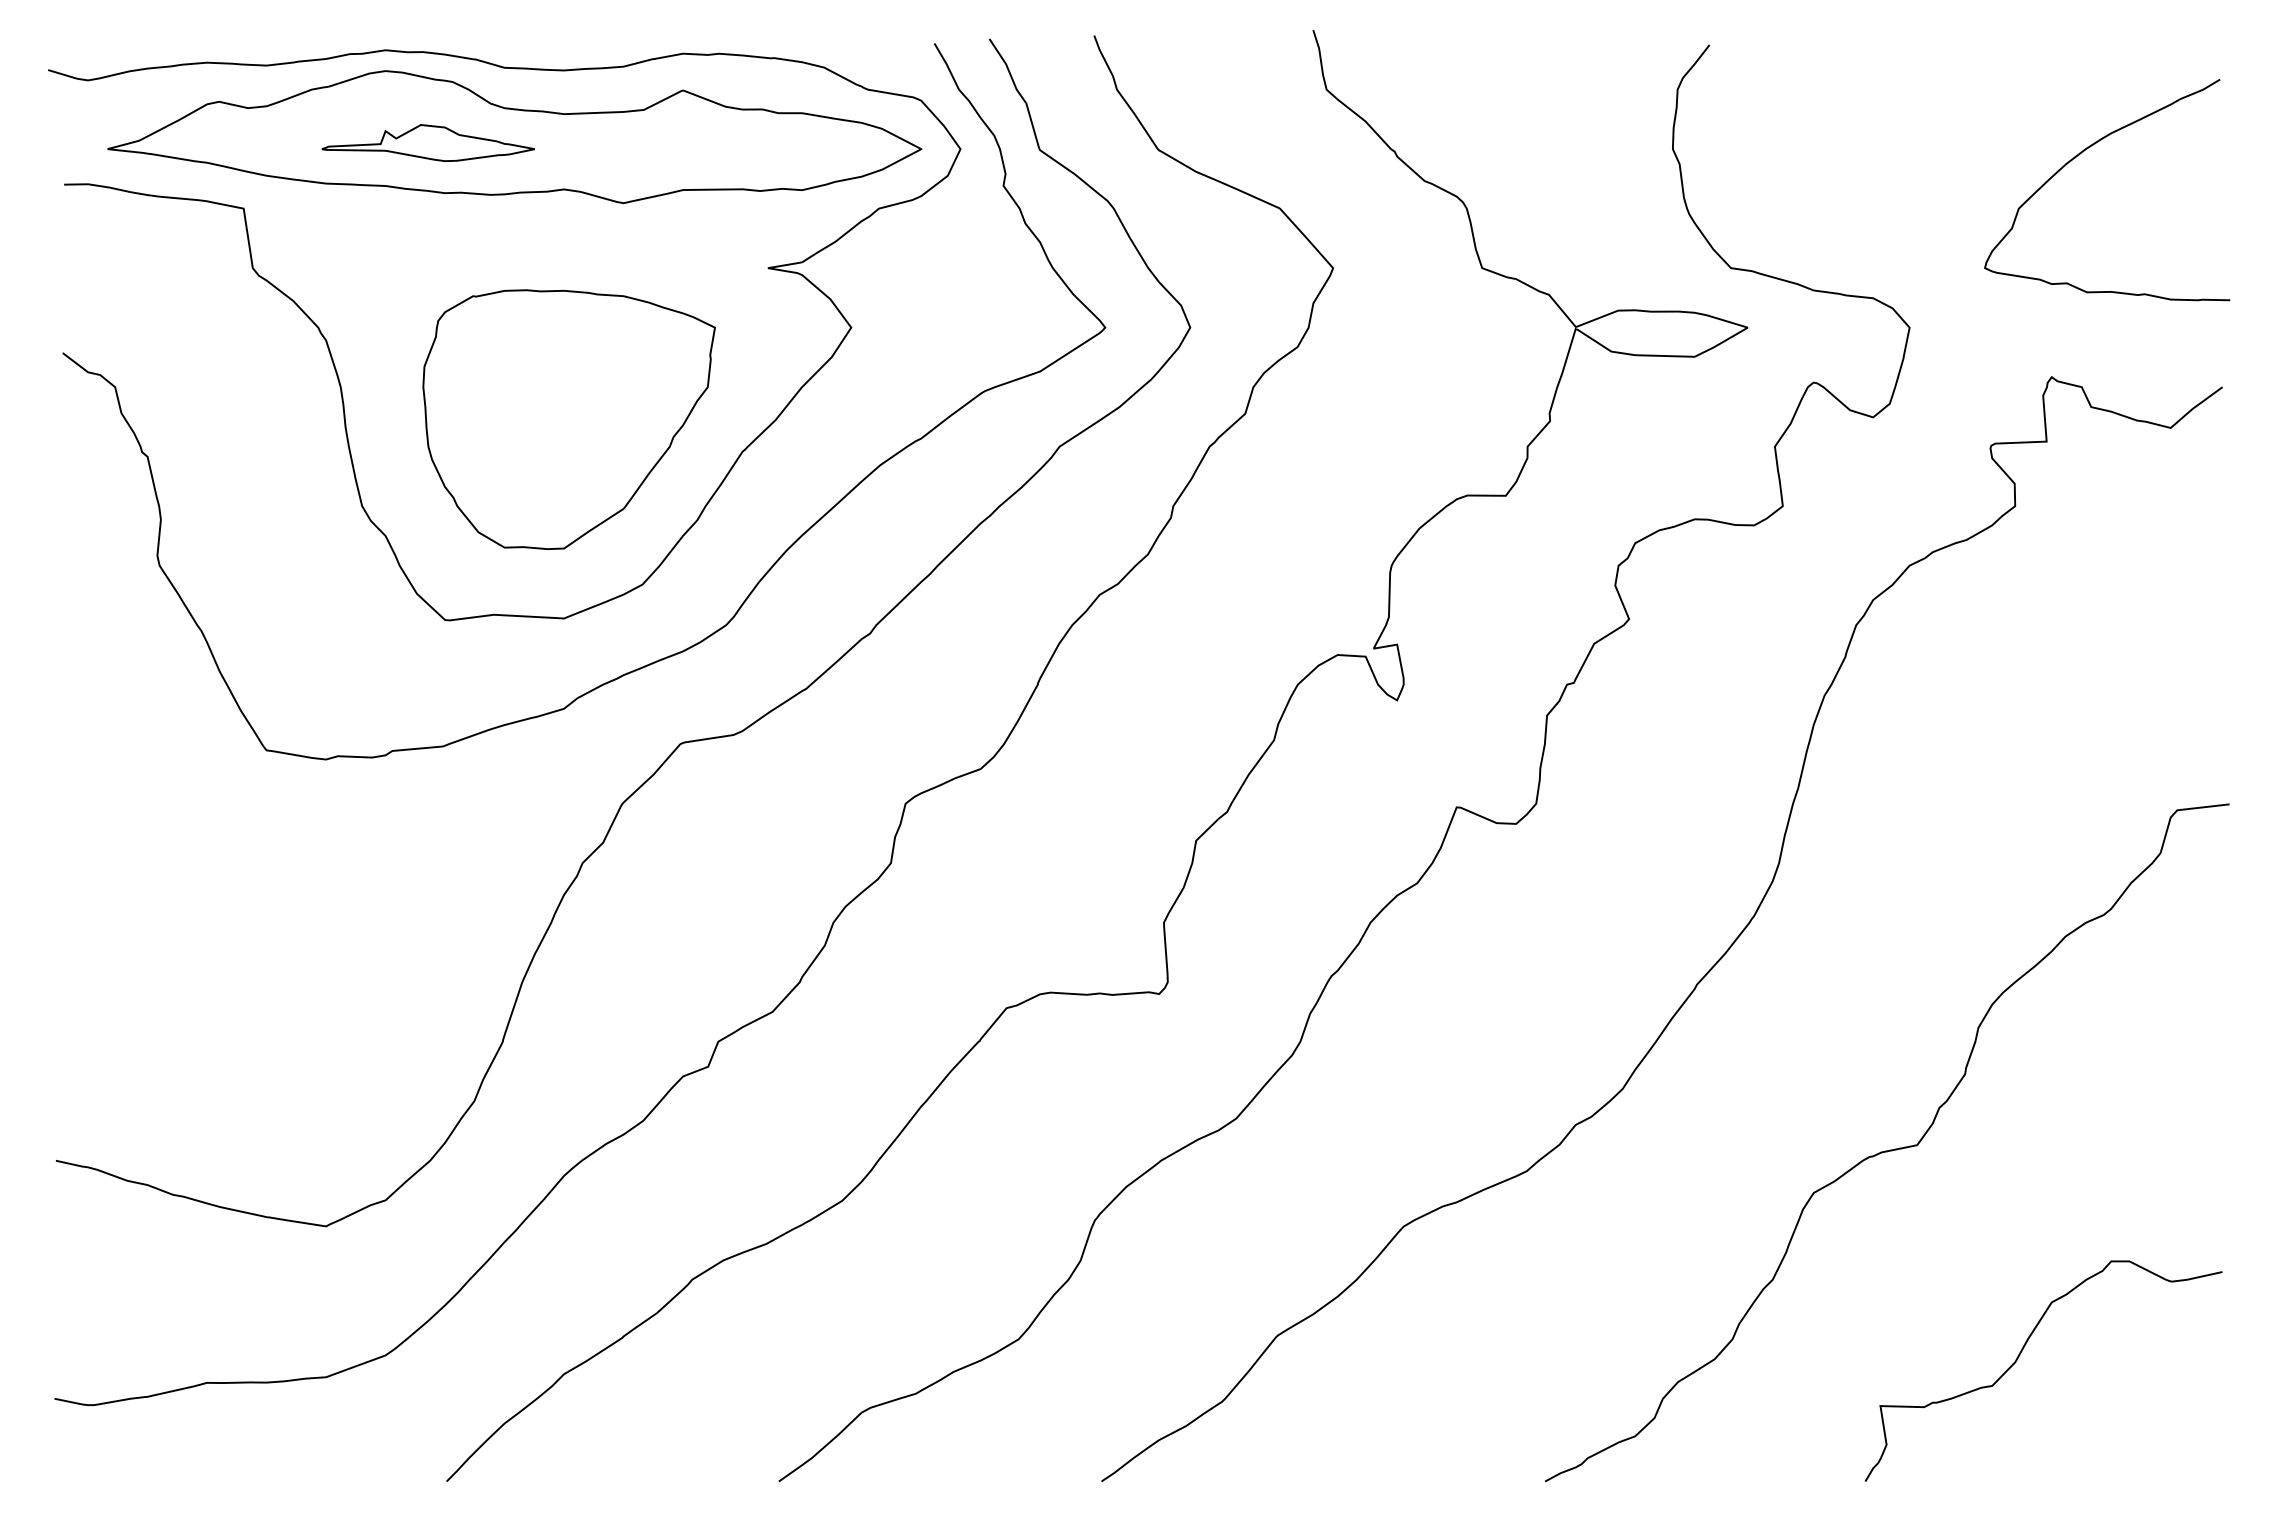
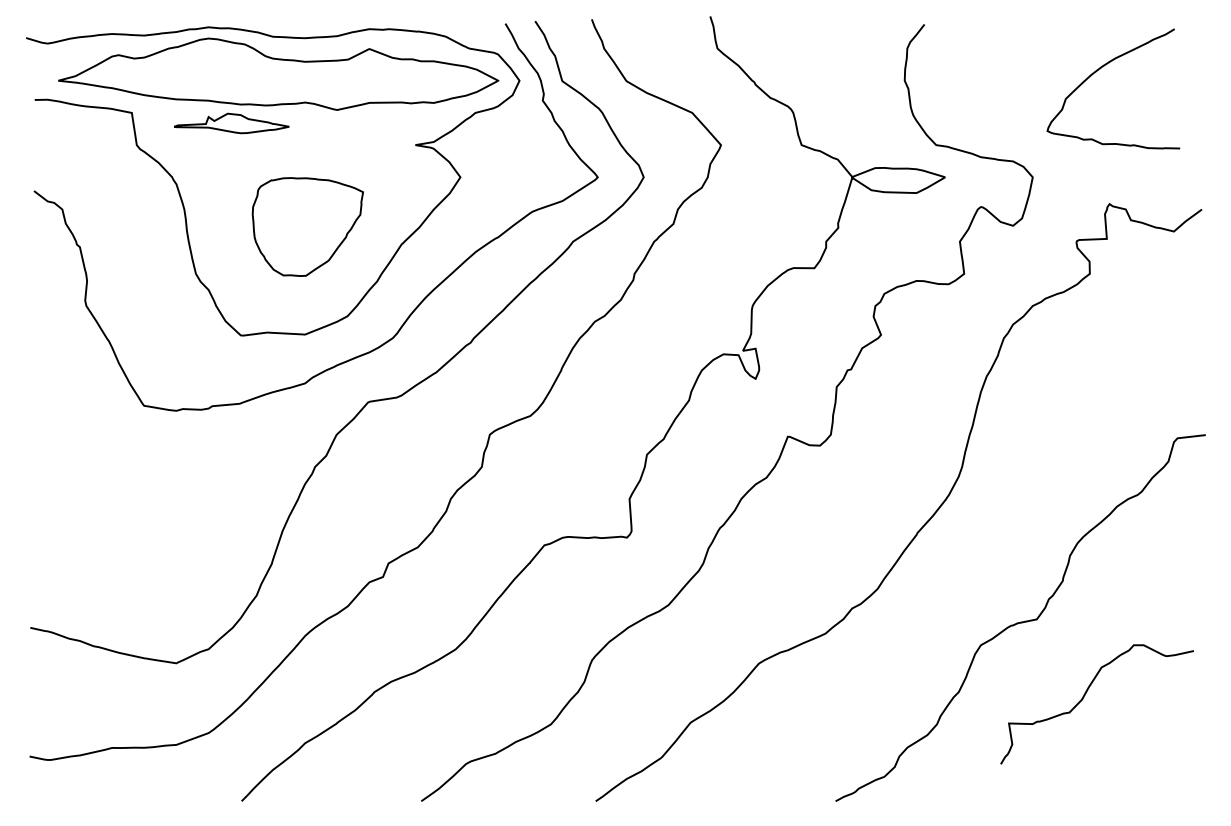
part: (427, 143) -> (231, 123), moved
curve: (2082, 154) -> (1100, 69), moved
part: (568, 418) -> (307, 226), size x0.7
curve: (2020, 1358) -> (1084, 697), moved

